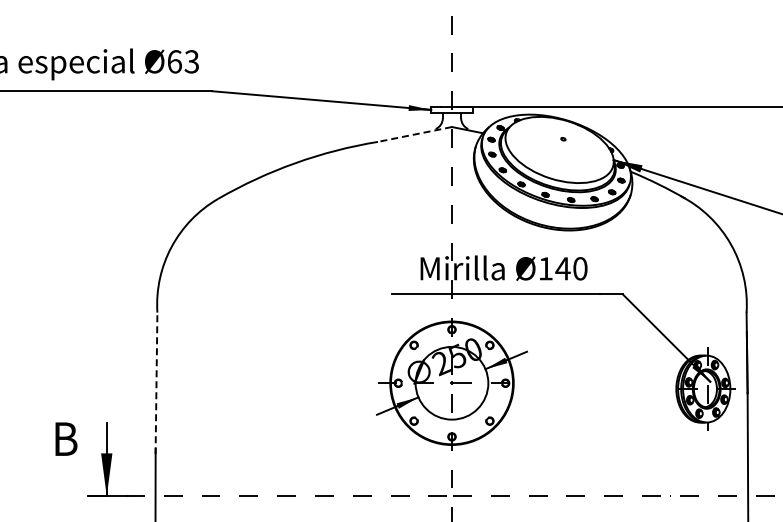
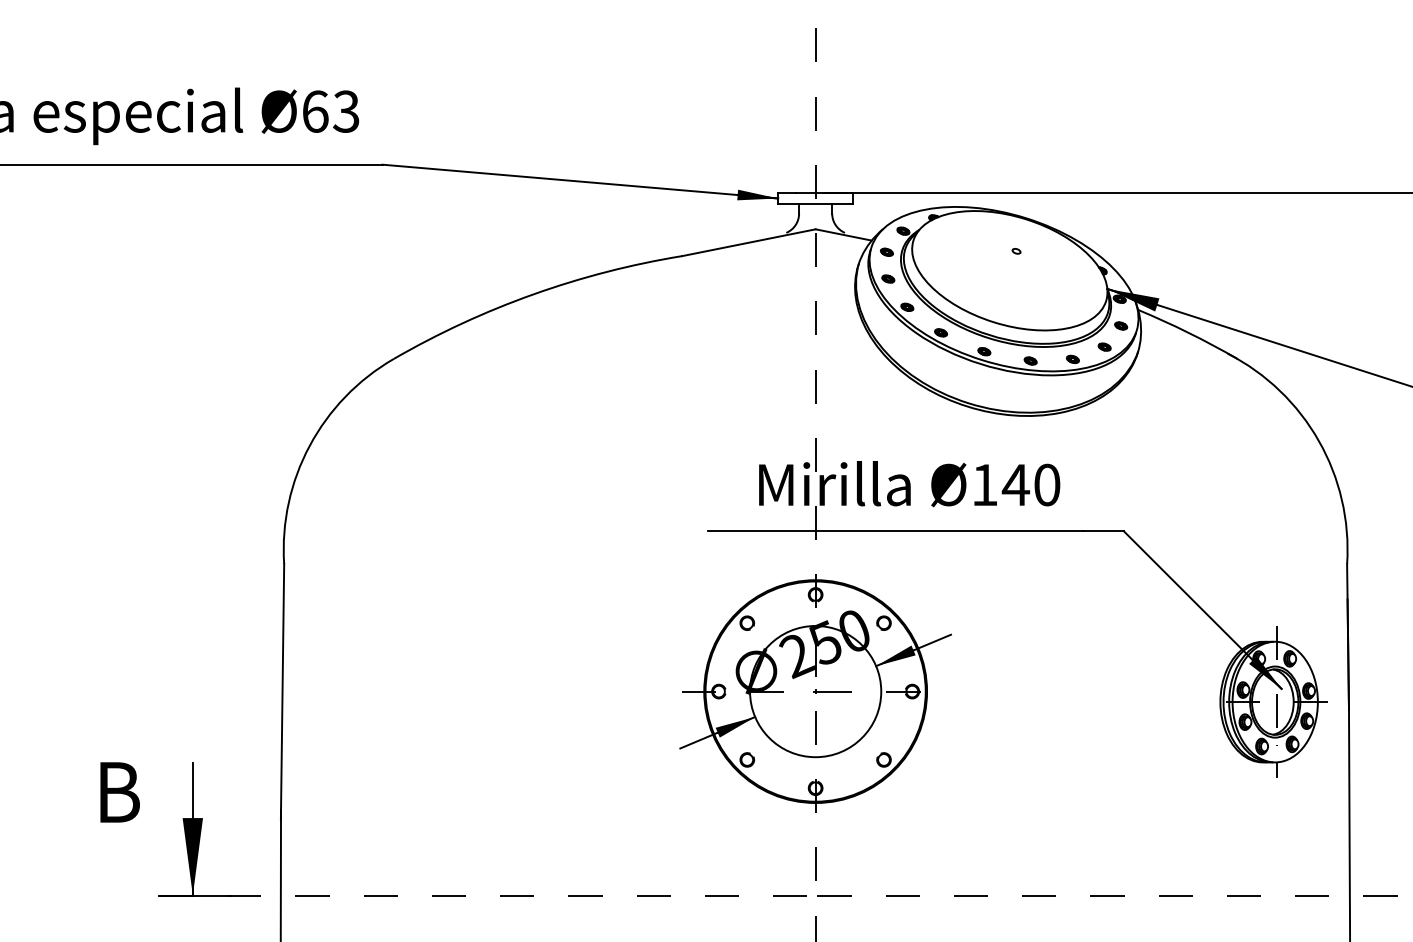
line: (414, 134) -> (747, 242), dashed -> solid
line: (156, 383) -> (282, 692), dashed -> solid

